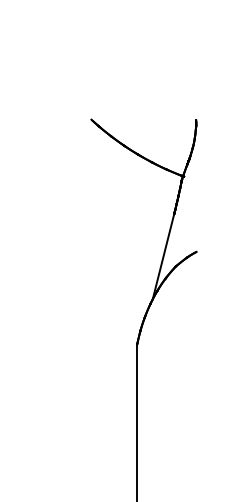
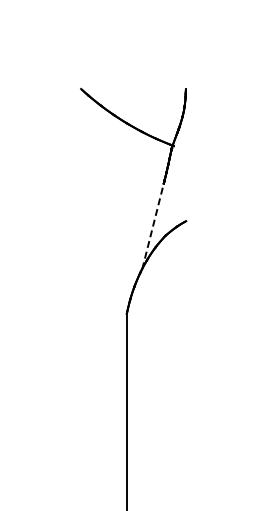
line: (163, 256) -> (153, 225), solid -> dashed

